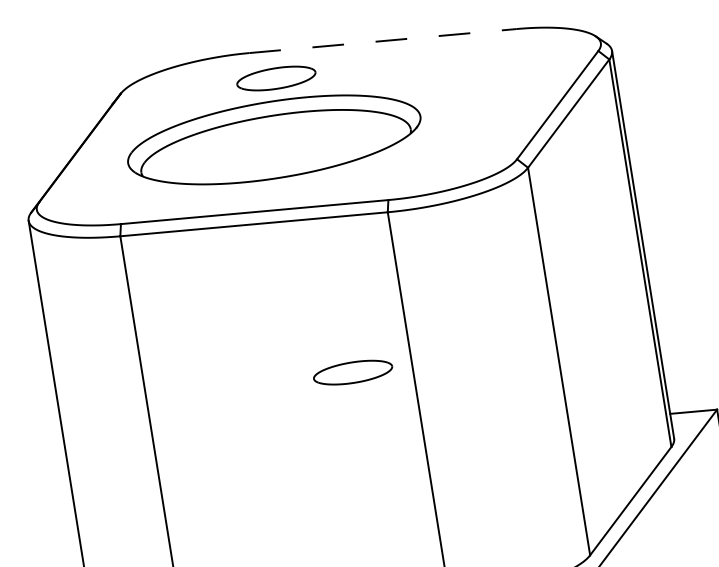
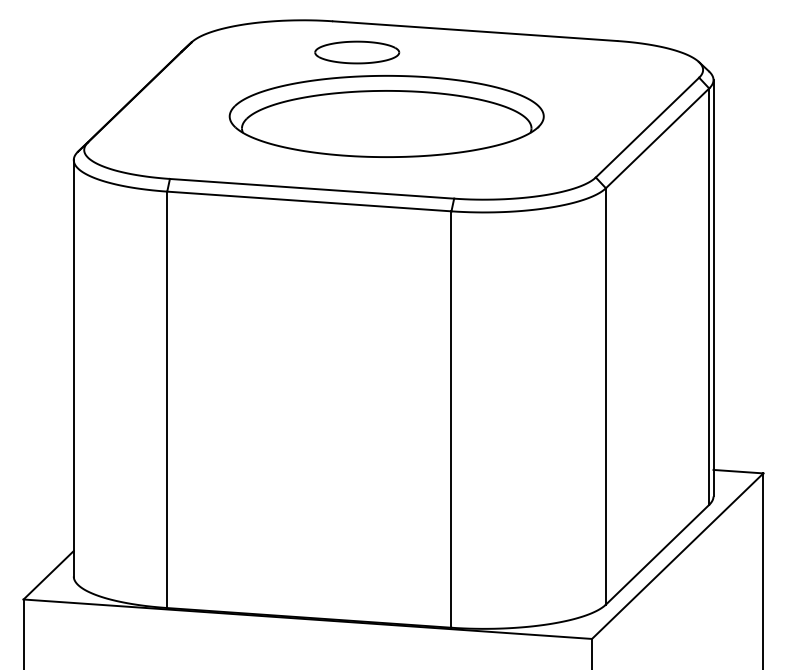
line: (383, 41) -> (475, 31), dashed -> solid
part: (274, 139) -> (386, 116), moved
part: (353, 372) -> (388, 373), removed

